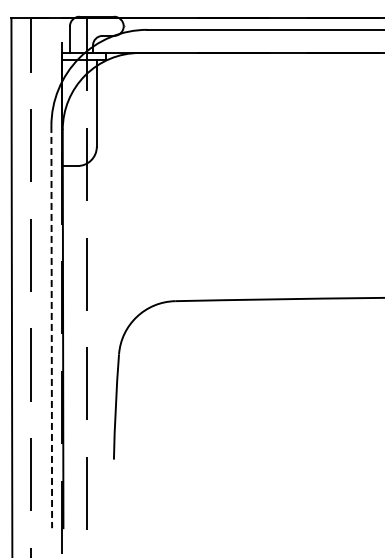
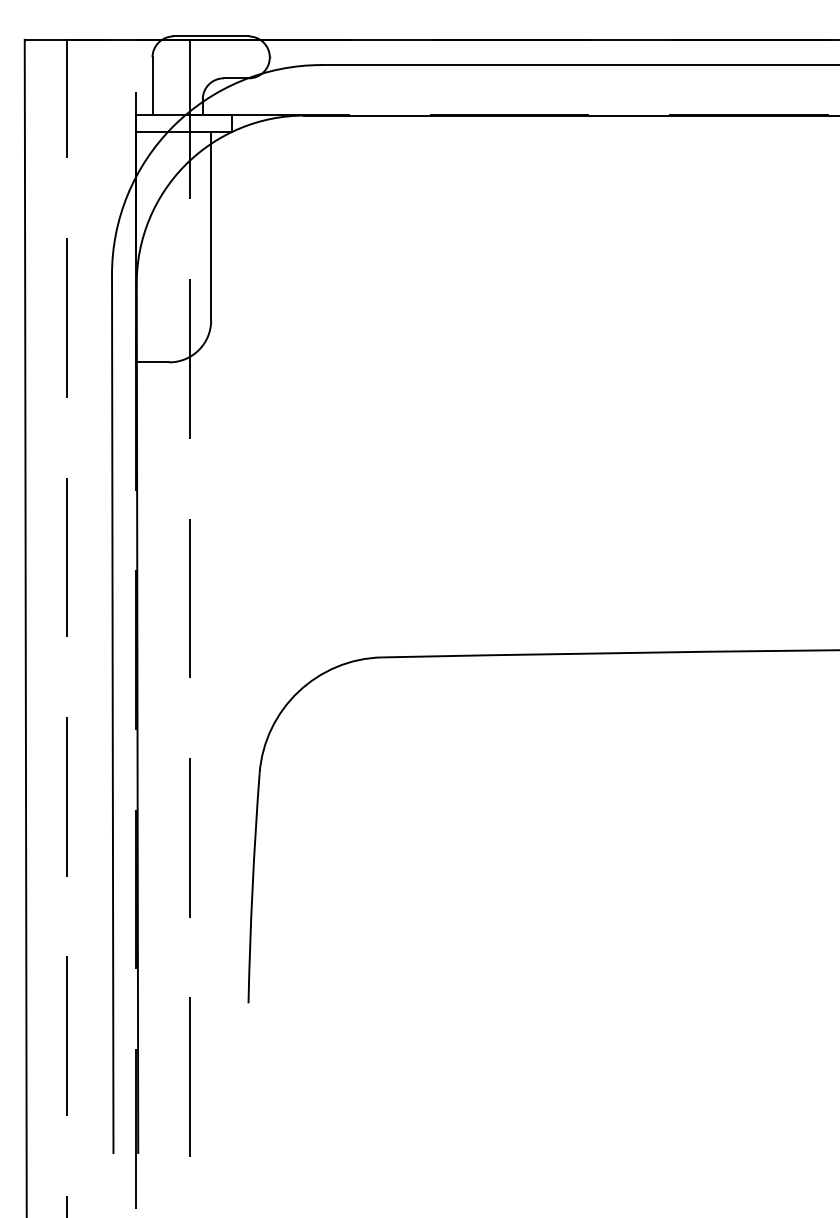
line: (51, 327) -> (112, 714), dashed -> solid

